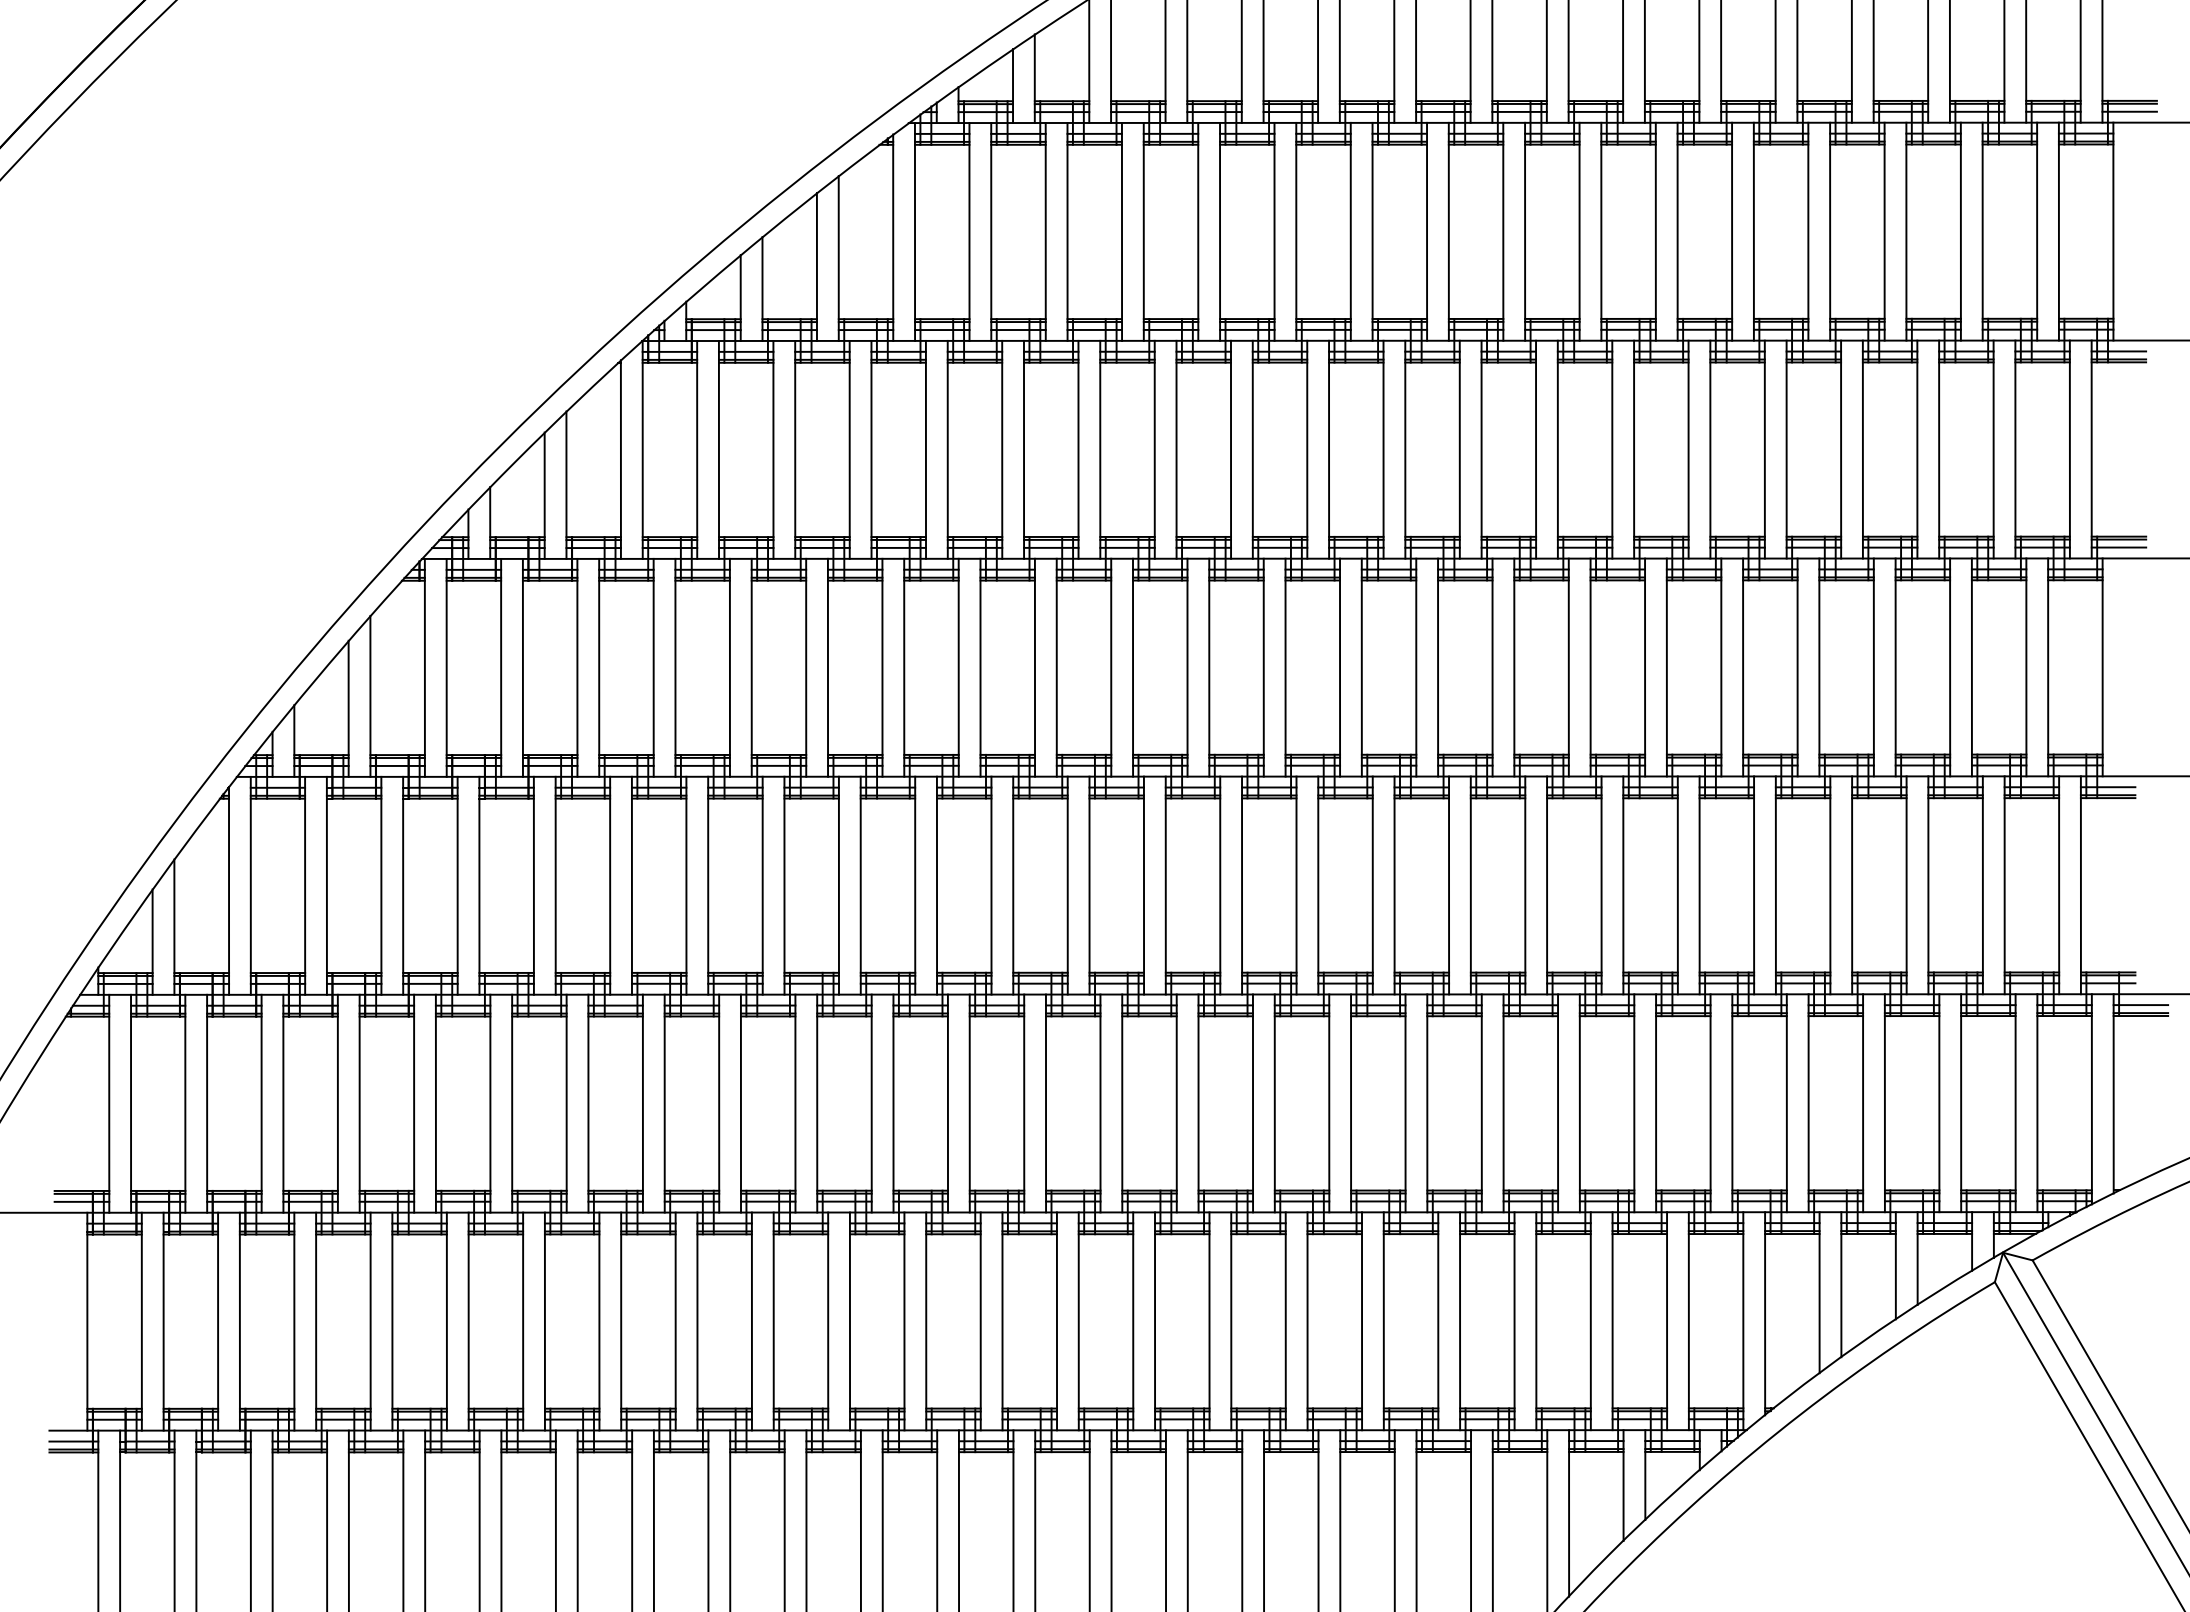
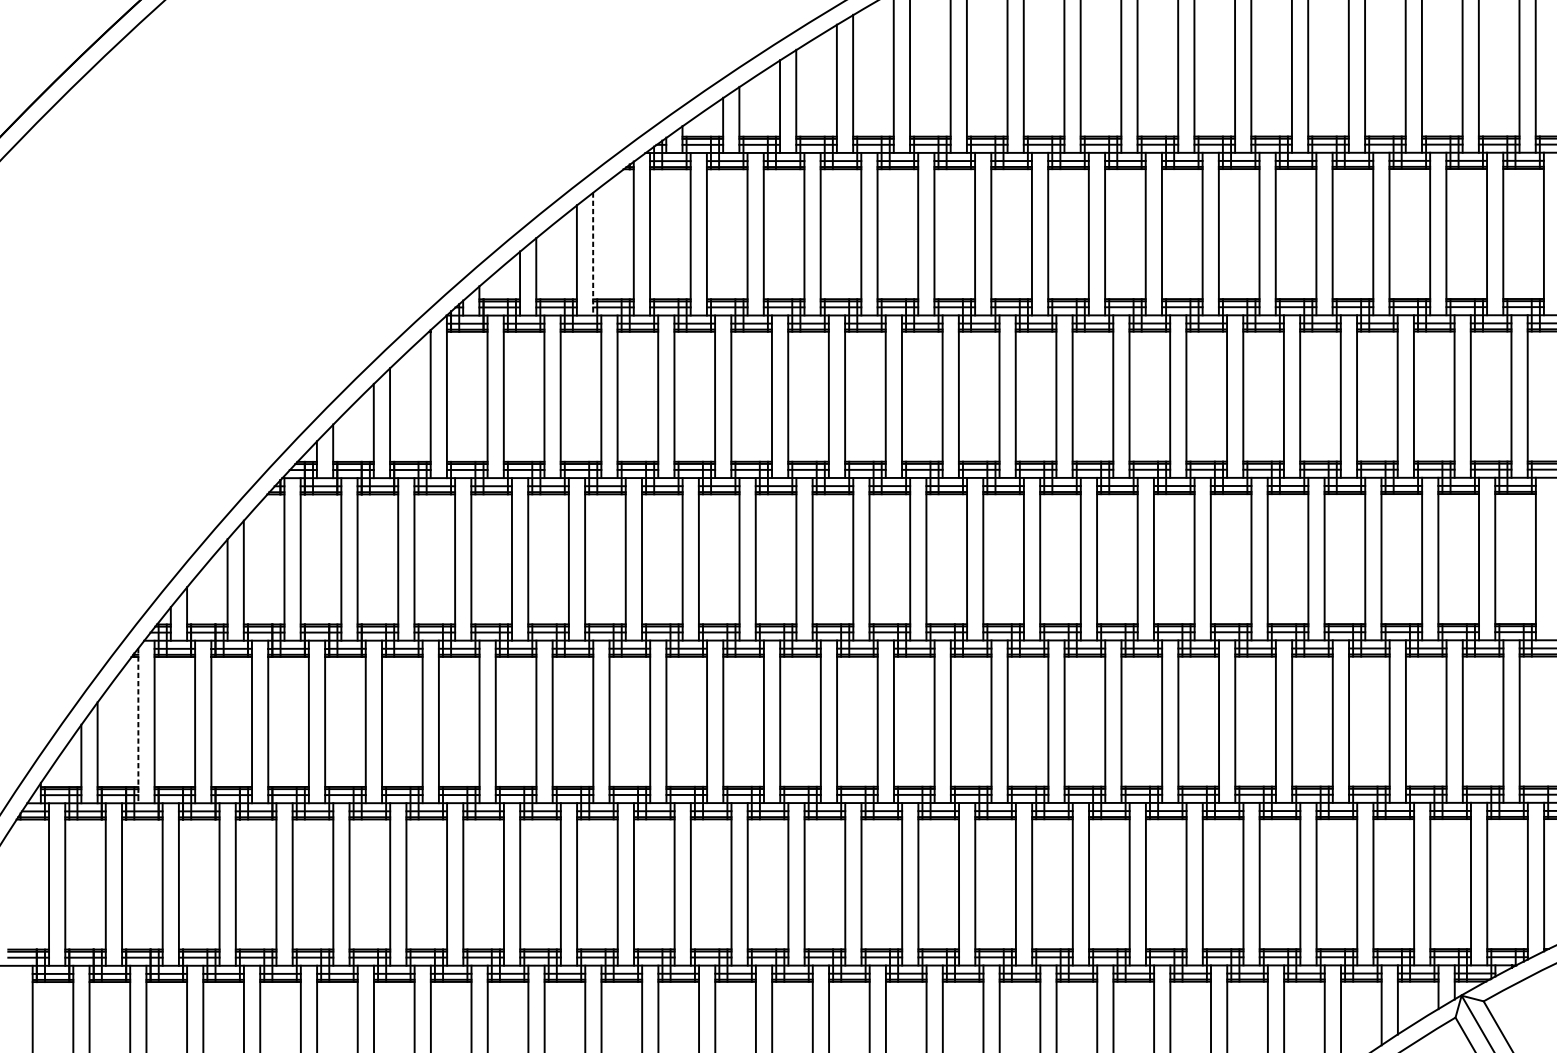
line: (838, 258) -> (592, 254), solid -> dashed
line: (229, 890) -> (138, 725), solid -> dashed

